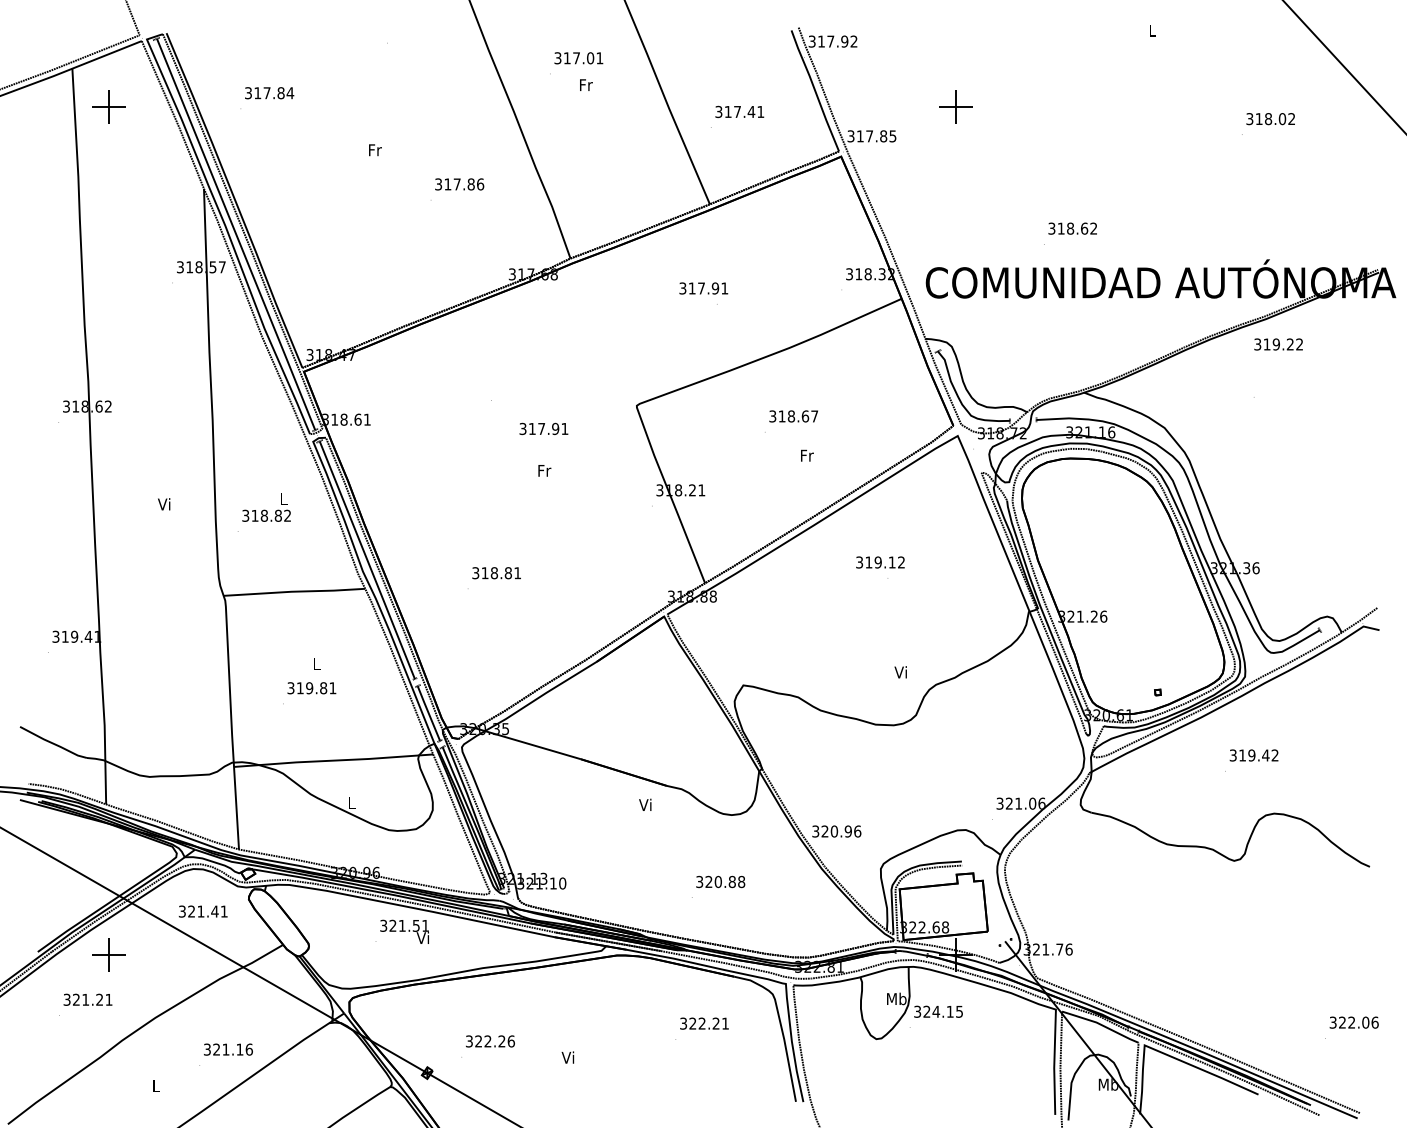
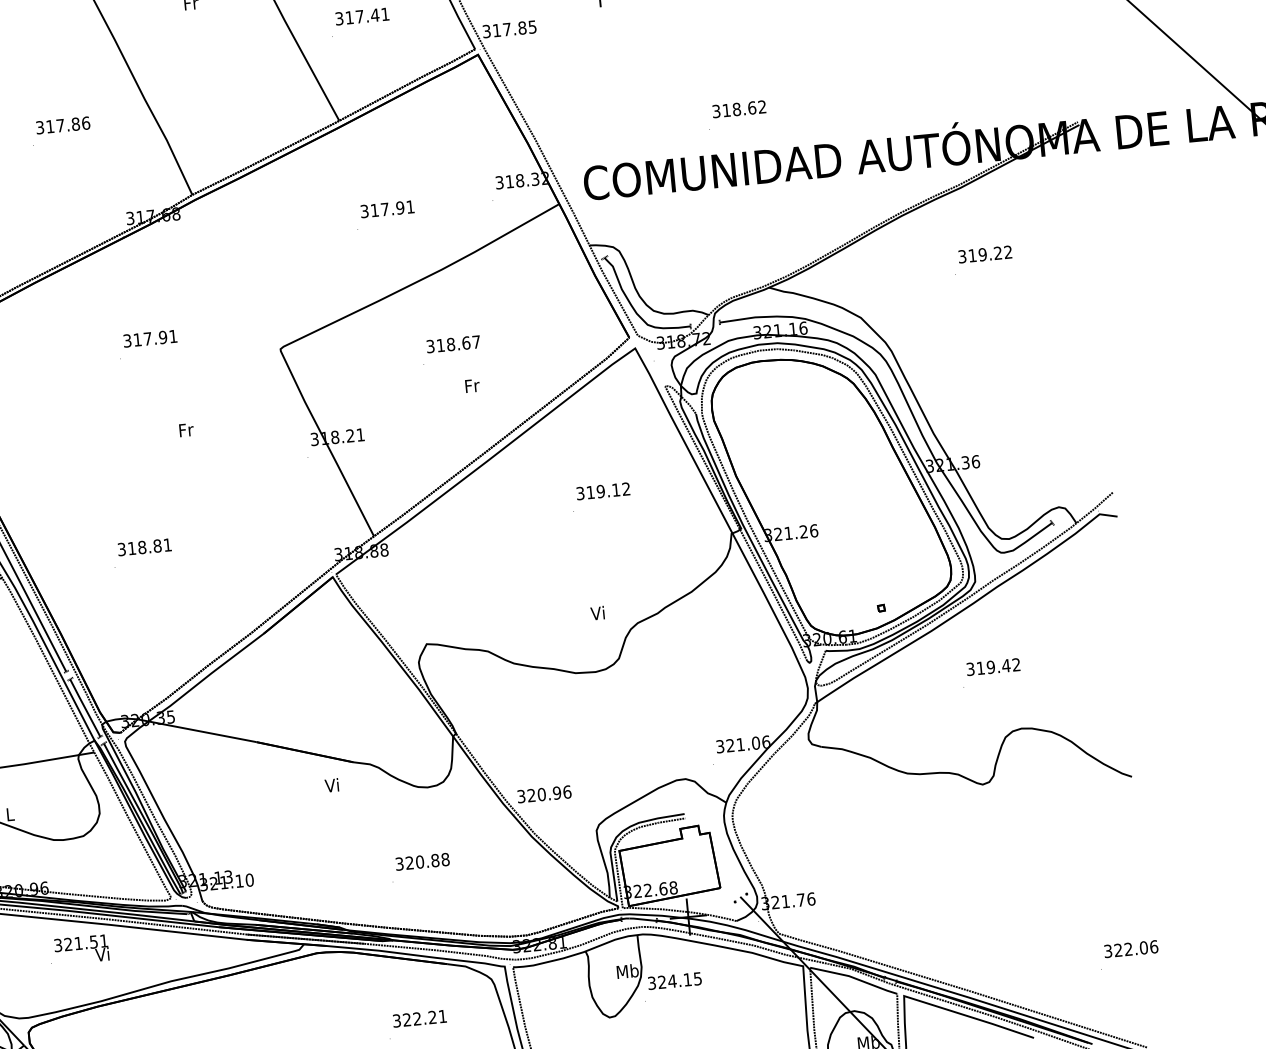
text: (703, 288) -> (387, 209), moved
text: (1278, 344) -> (985, 254), moved
text: (543, 428) -> (149, 338), moved
text: (880, 562) -> (603, 491), moved

